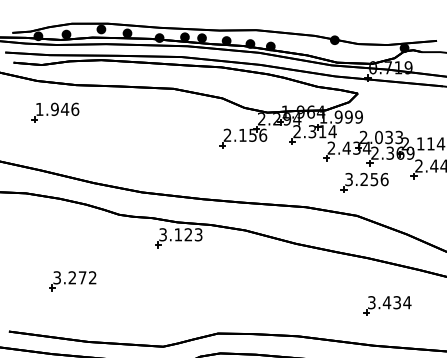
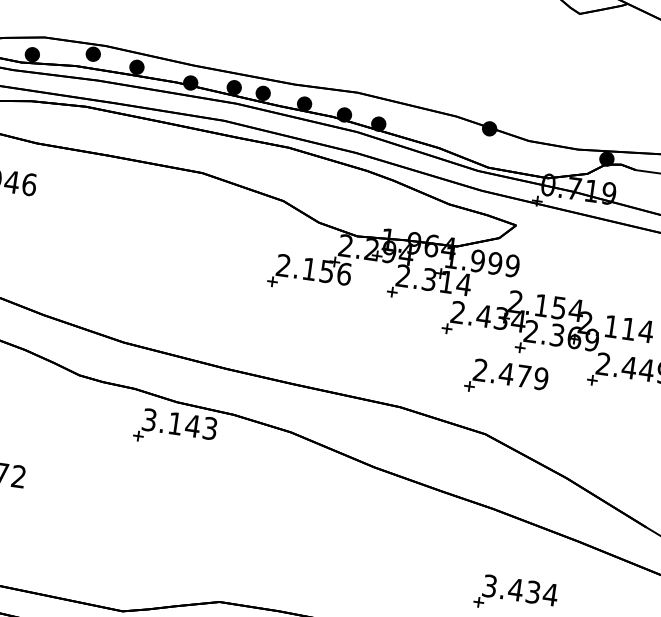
text: (389, 137) -> (559, 308), 2.033 -> 2.154
text: (366, 179) -> (510, 374), 3.256 -> 2.479
text: (188, 234) -> (192, 425), 3.123 -> 3.143

